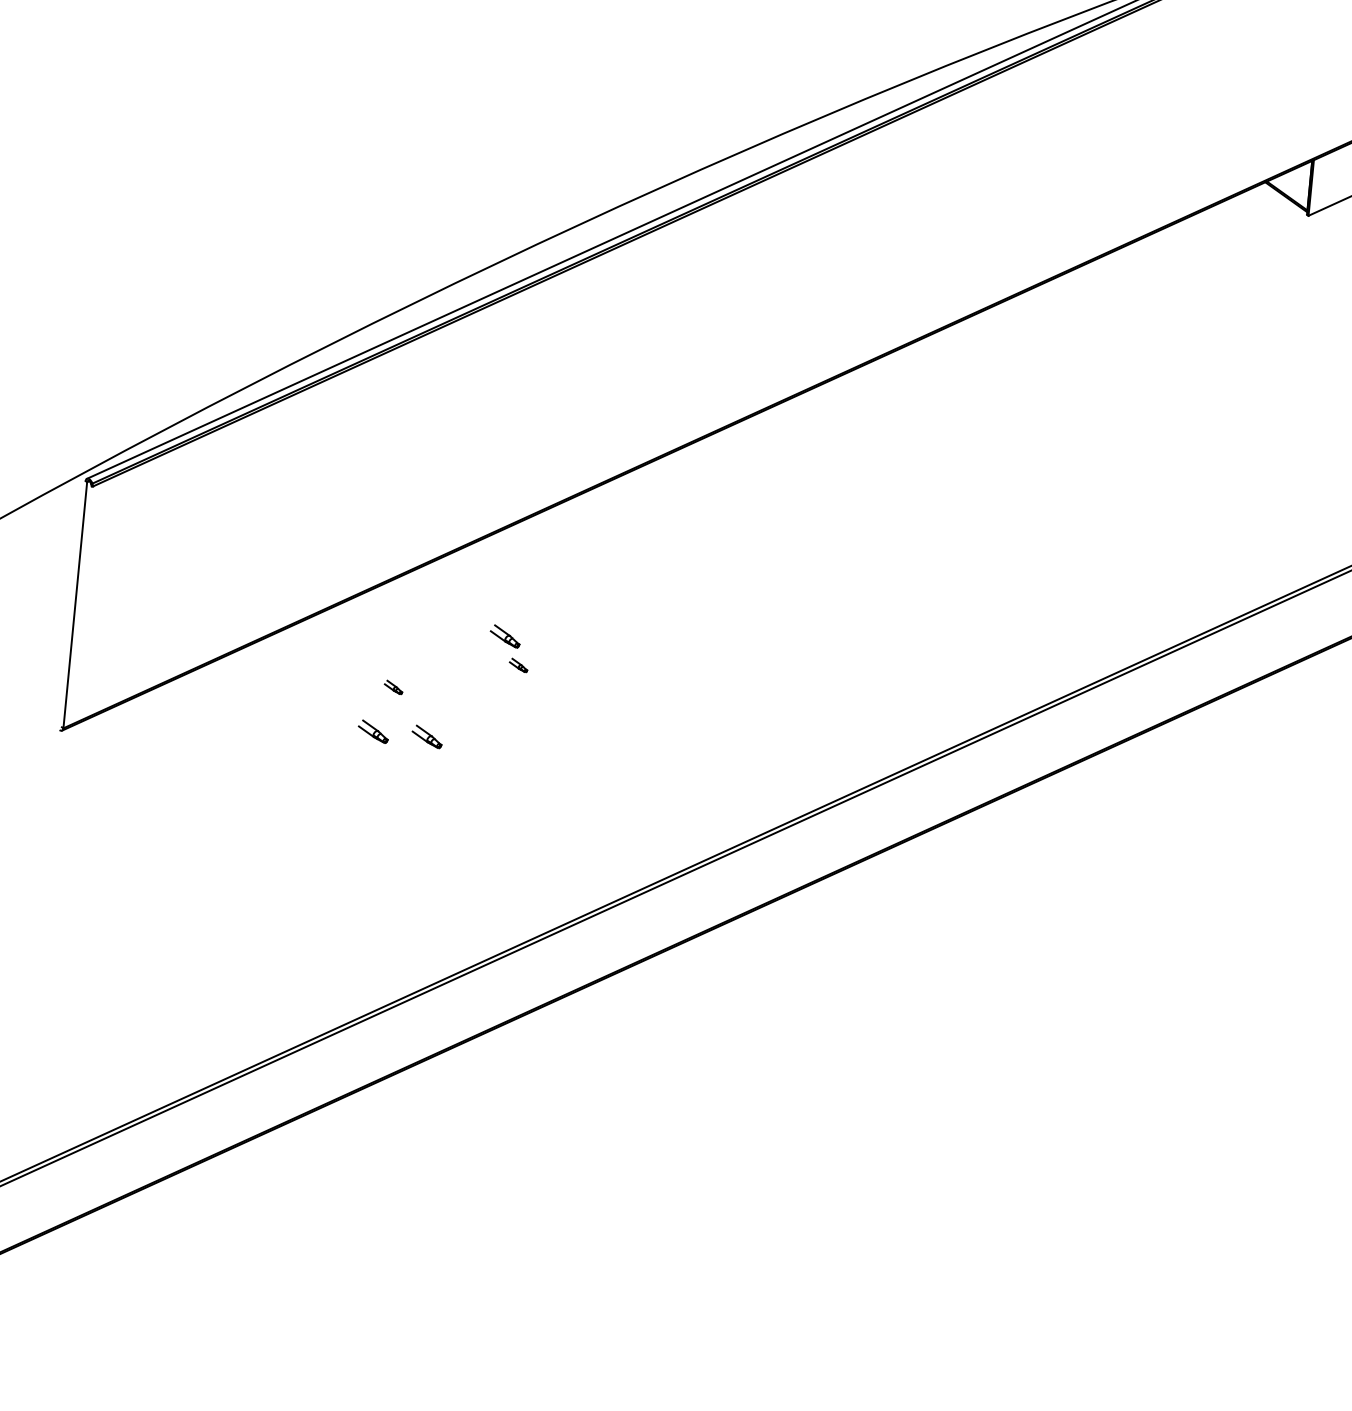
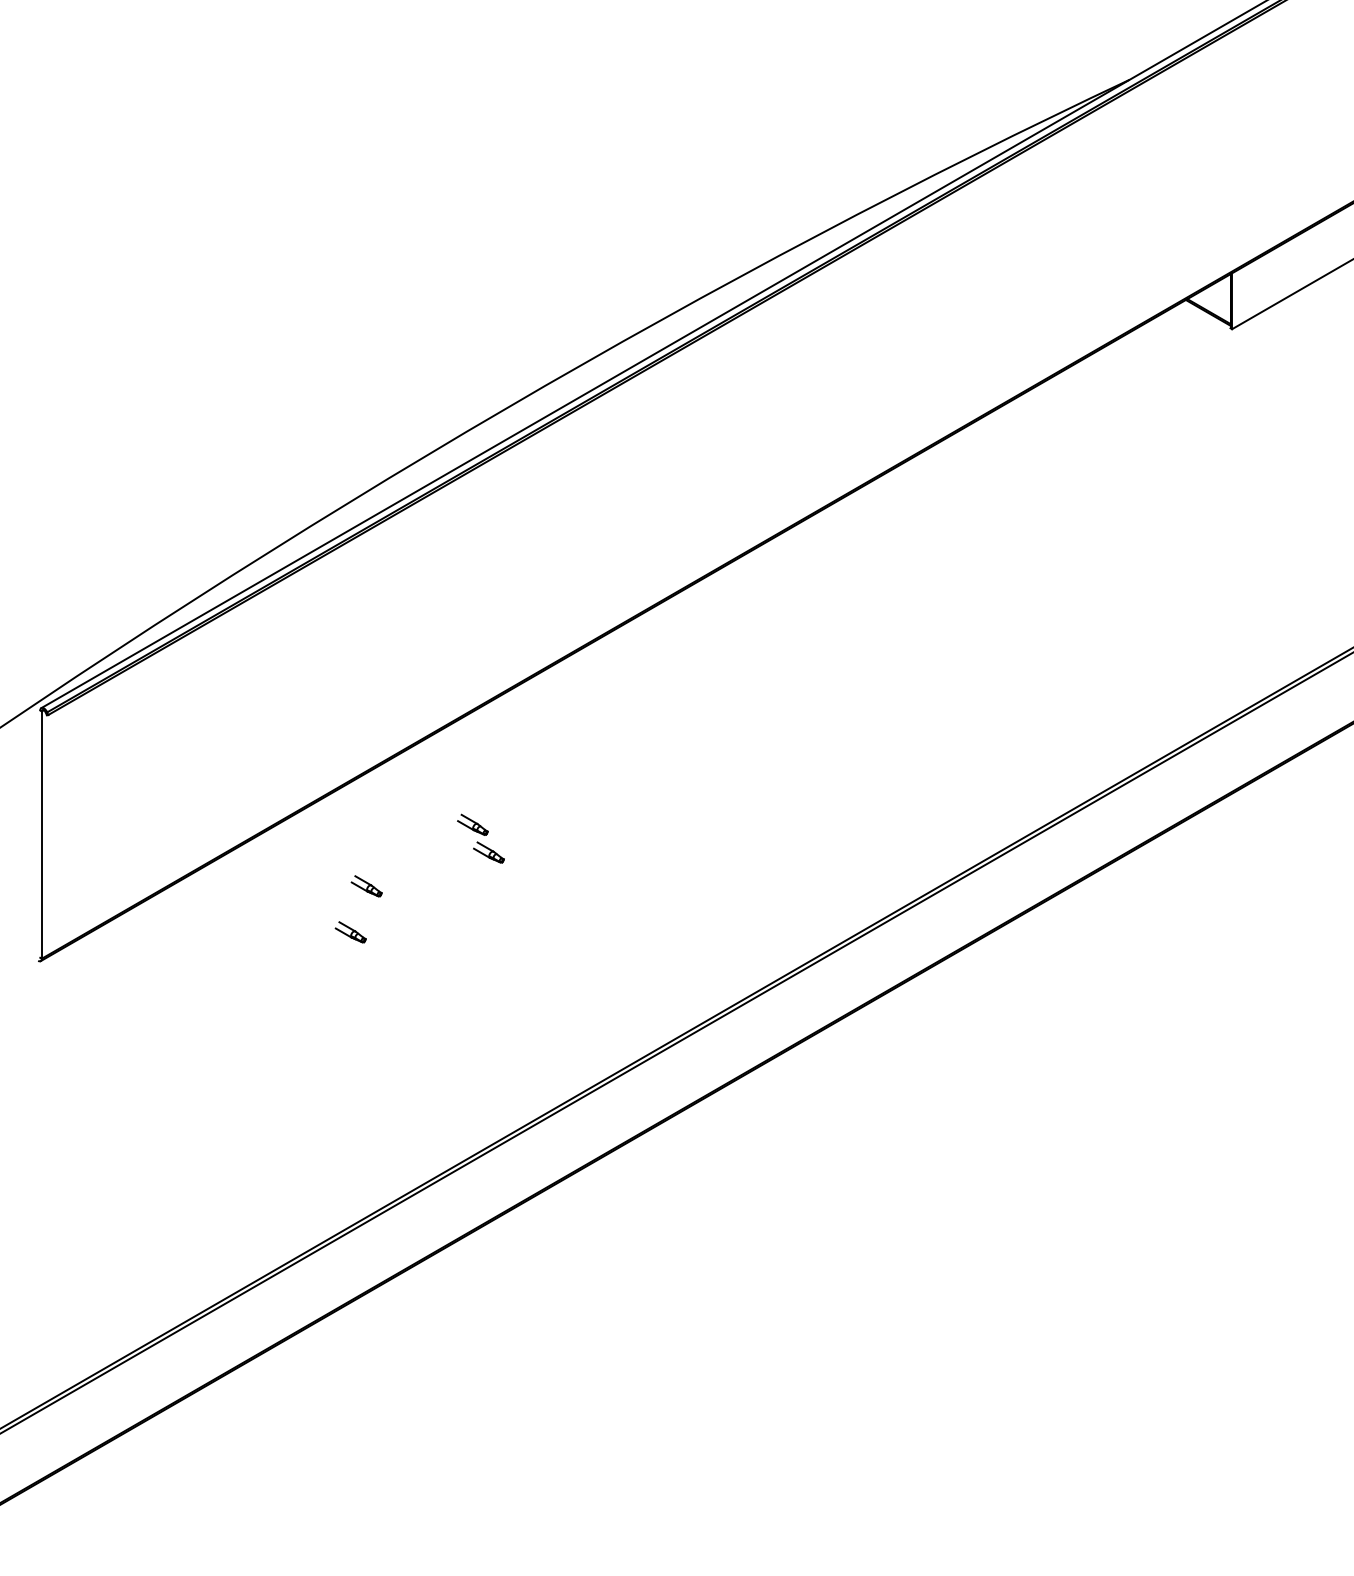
part: (518, 665) -> (488, 852), size x1.67
part: (393, 687) -> (366, 886), size x1.67
part: (426, 736) -> (404, 932), removed

